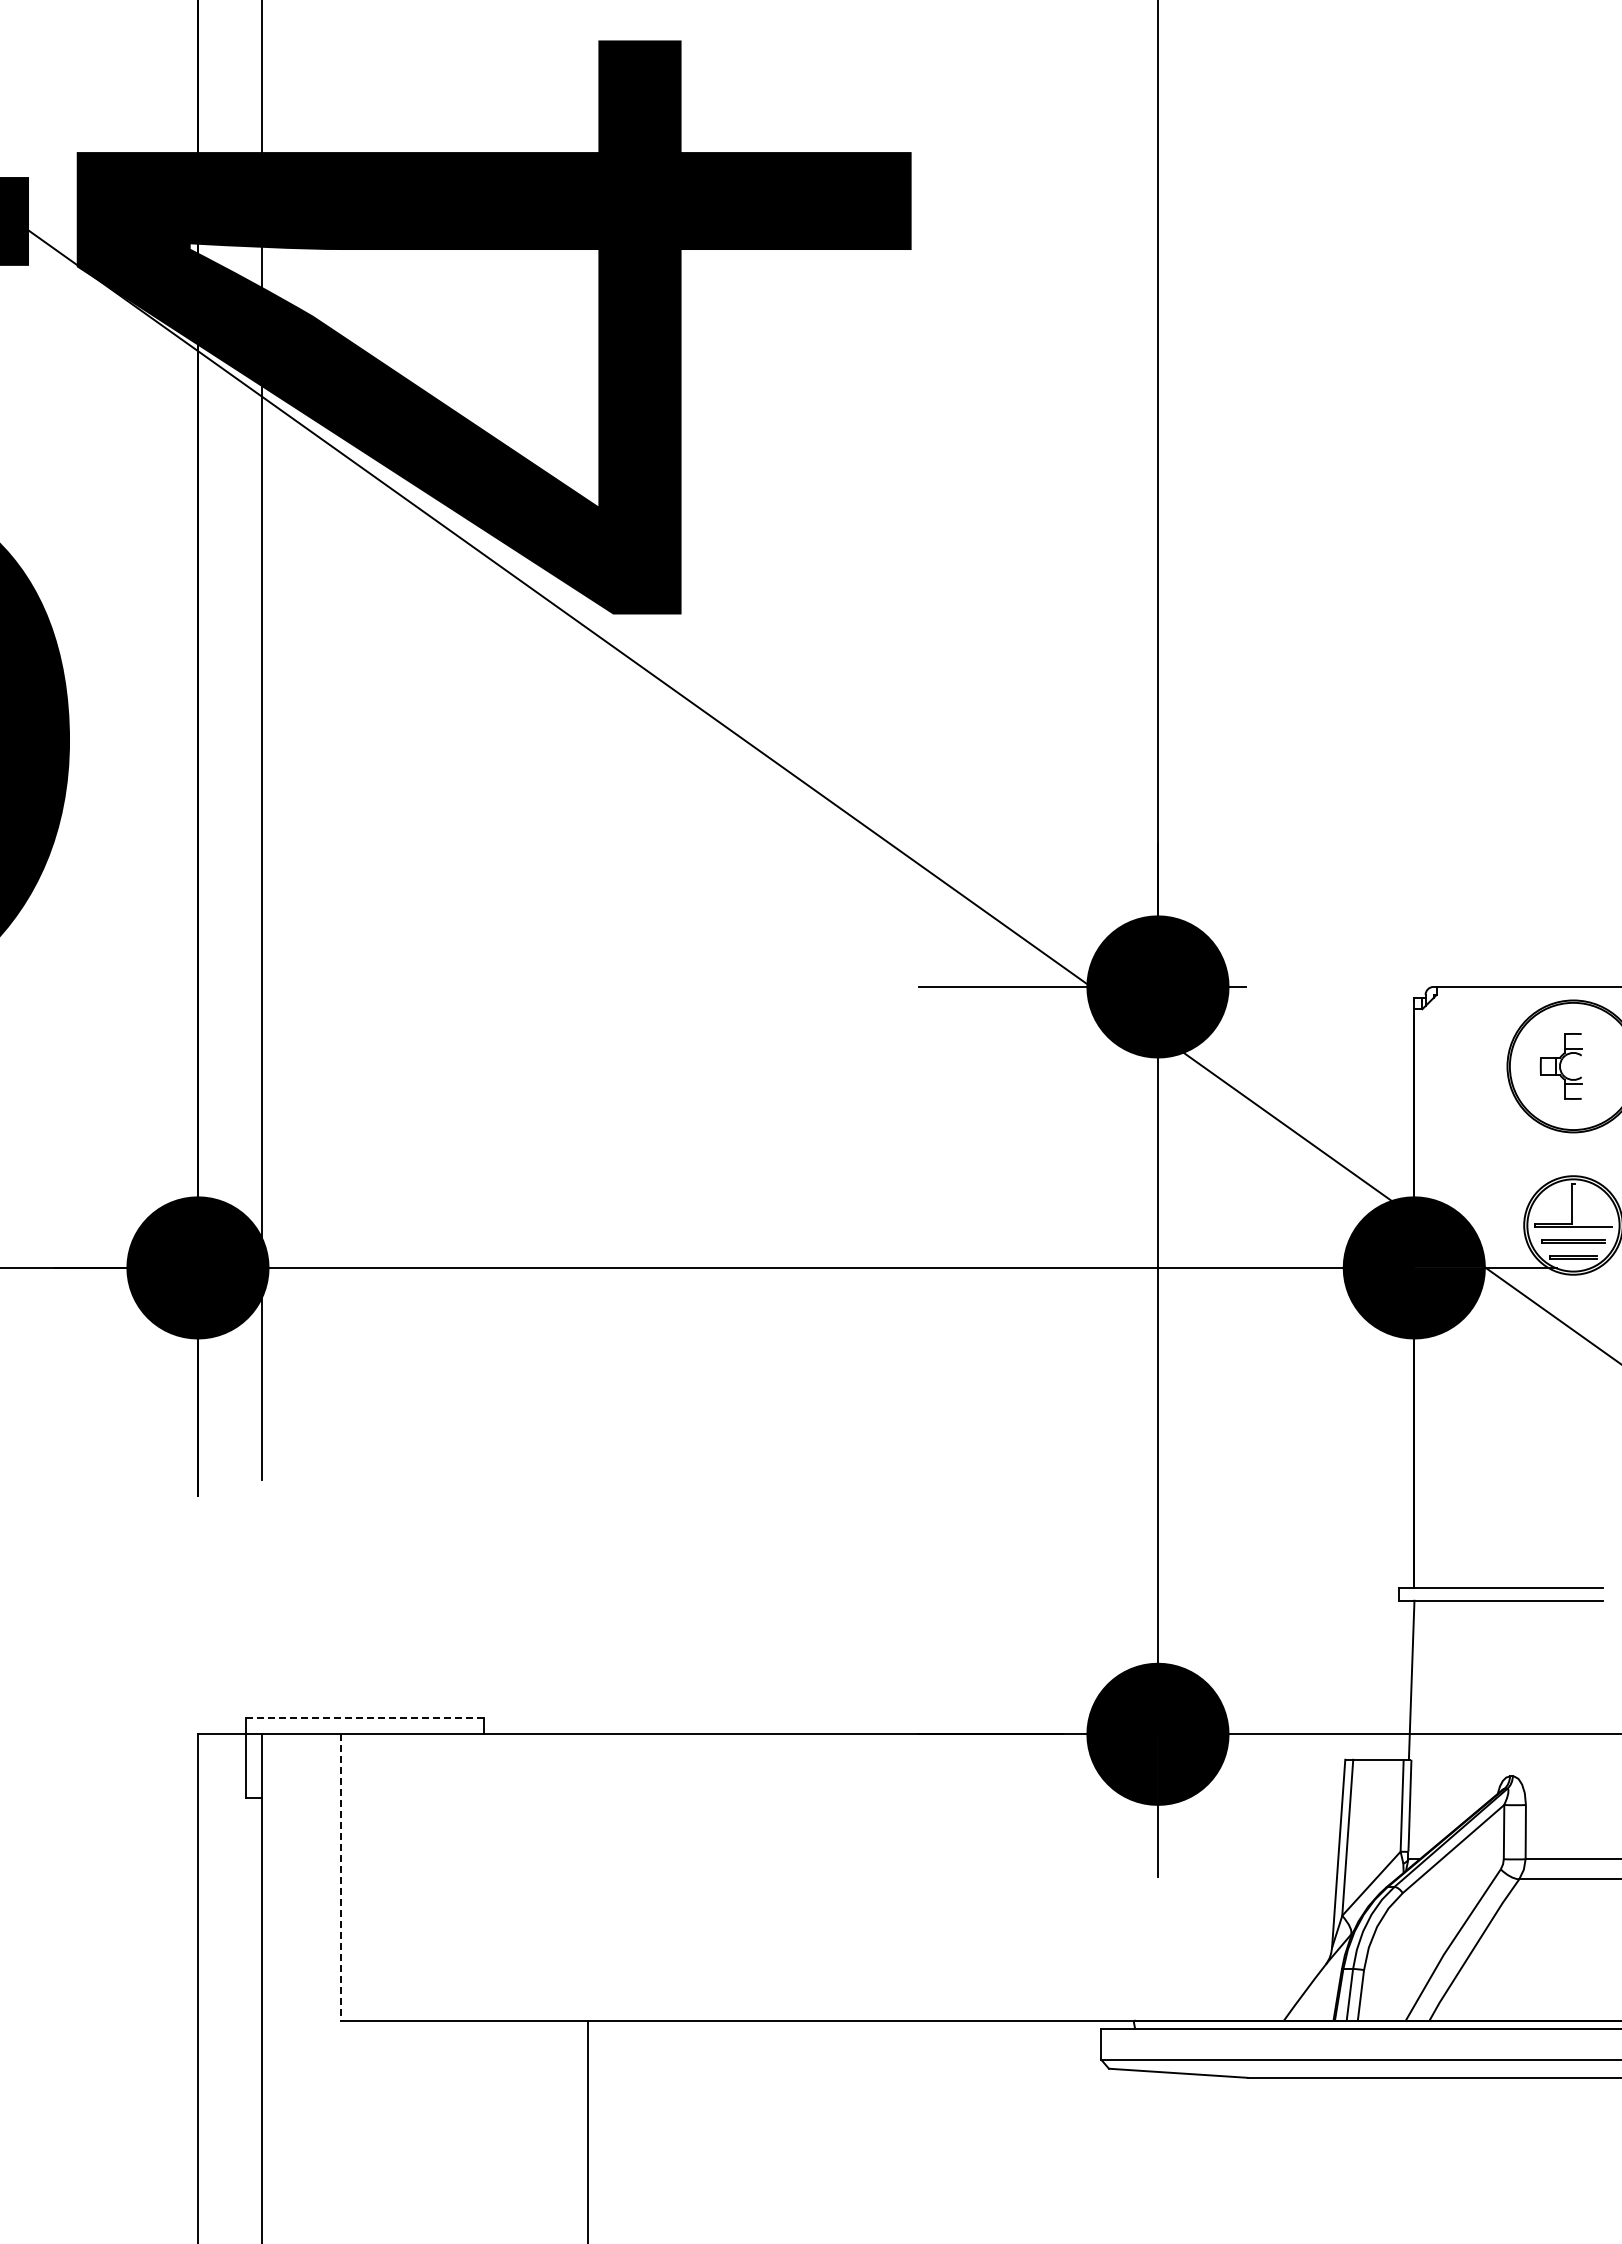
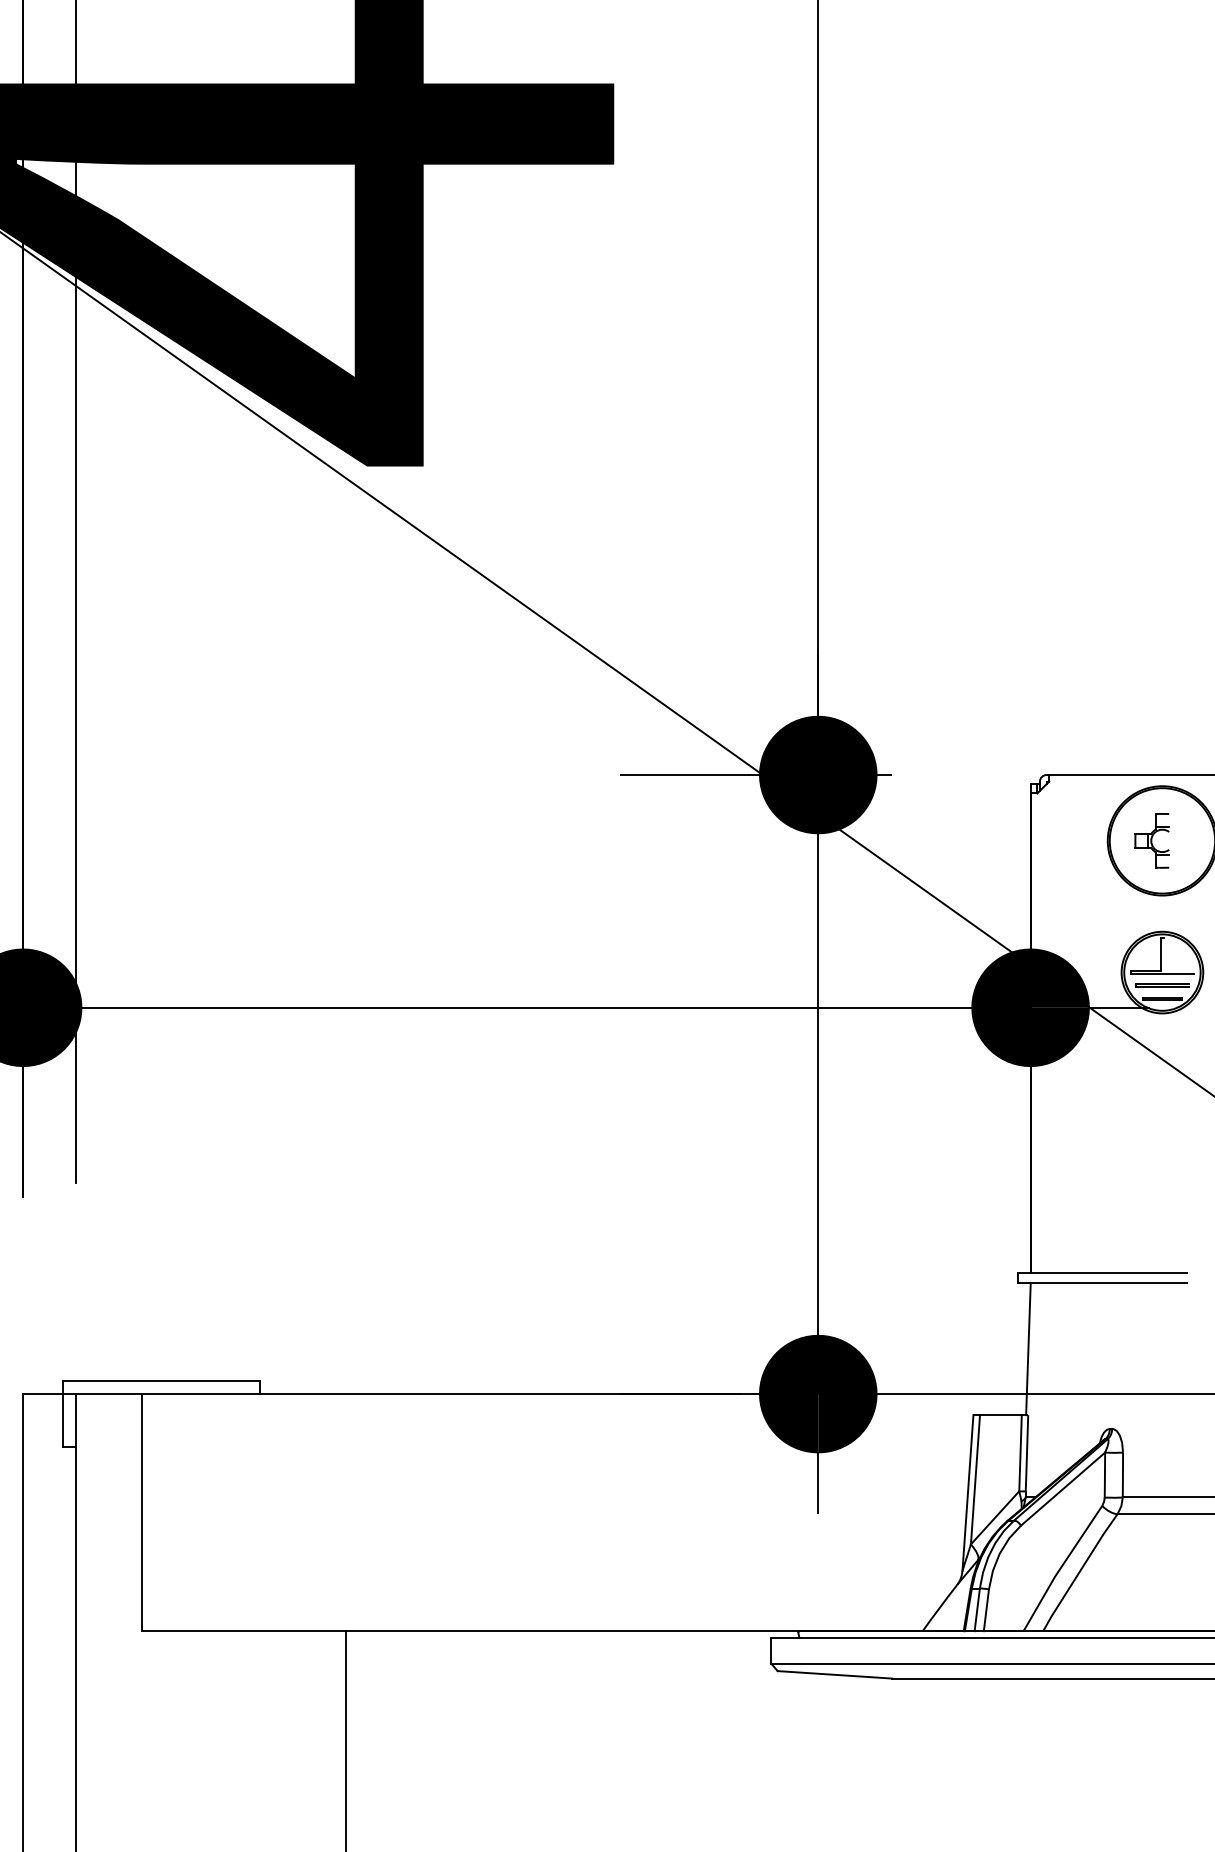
line: (364, 1718) -> (161, 1380), dashed -> solid
line: (341, 1877) -> (141, 1512), dashed -> solid

